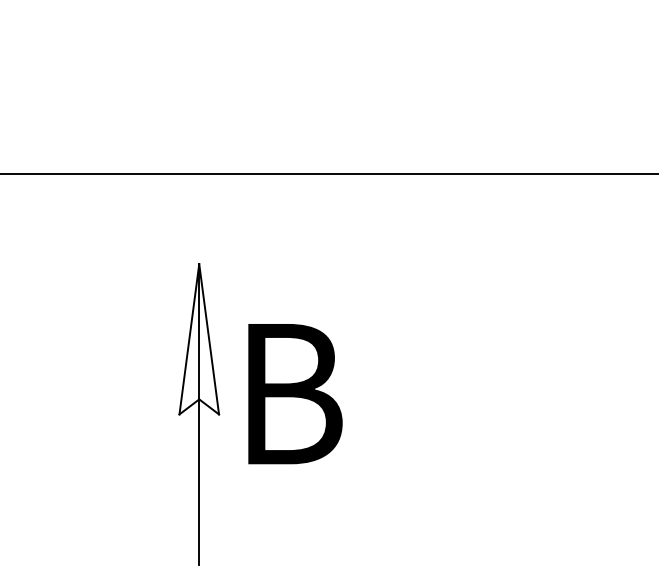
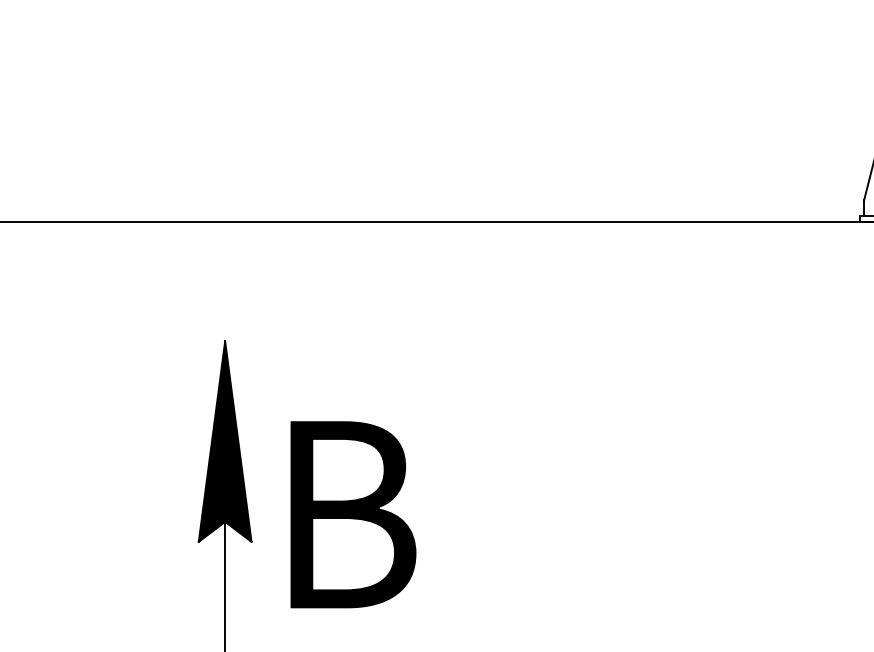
fill: (199, 339) -> (225, 441), added

